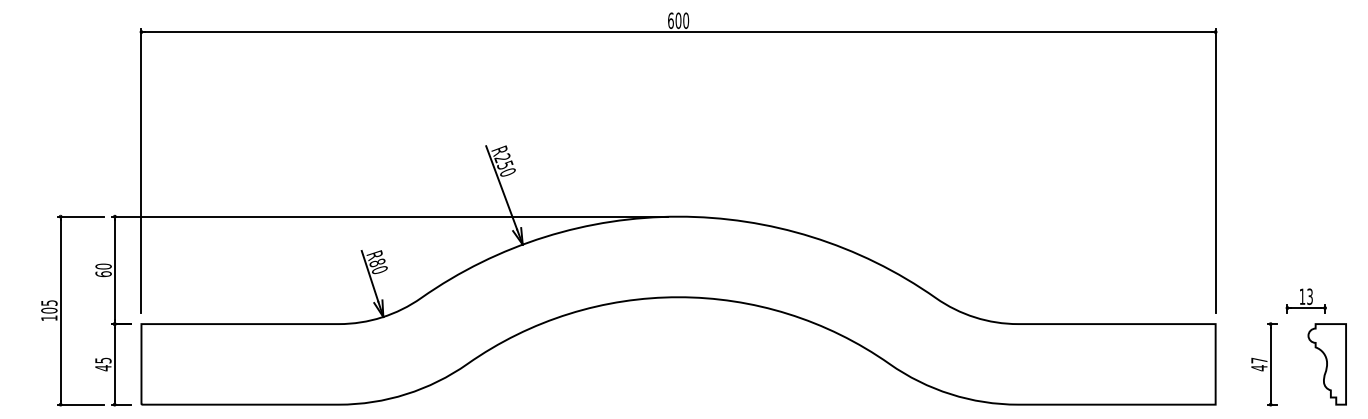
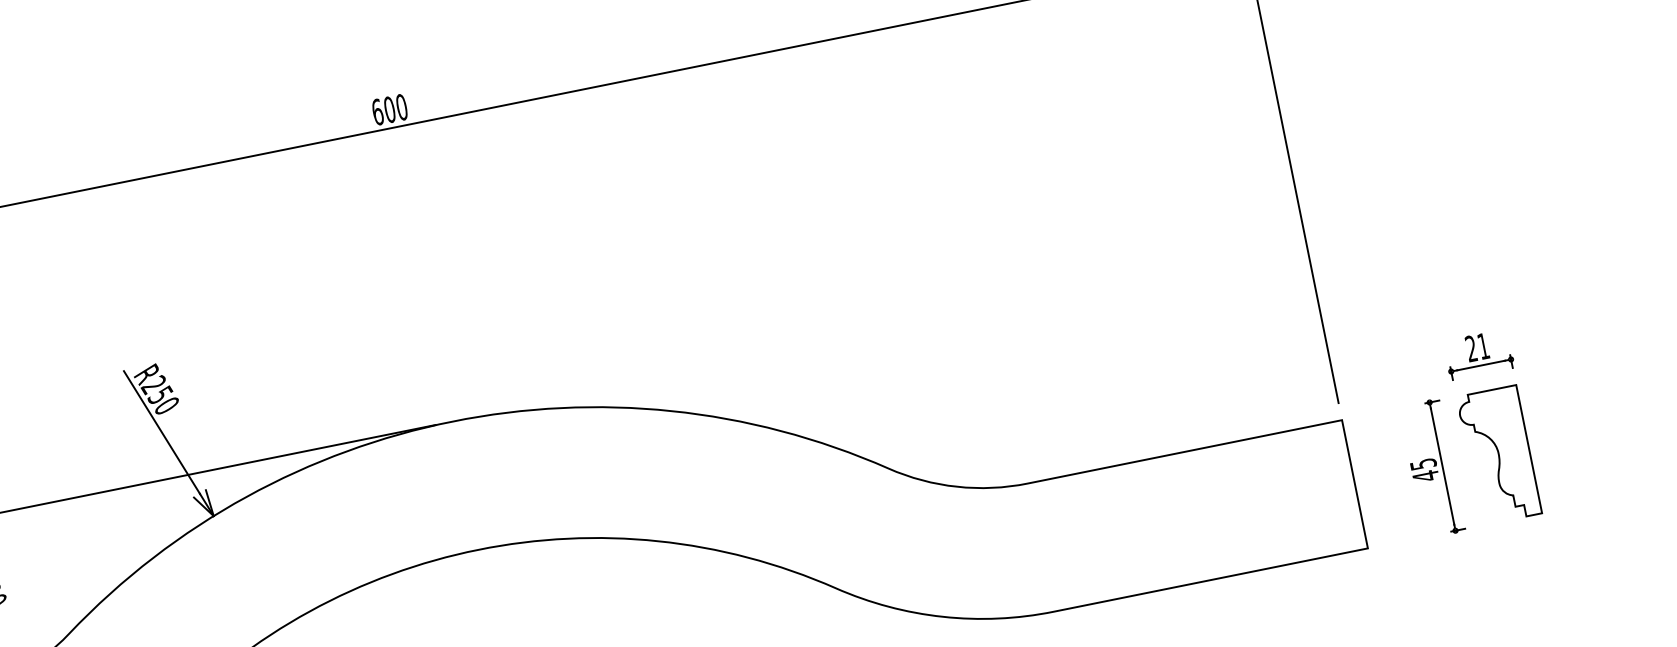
text: (1305, 296) -> (1476, 347), 13 -> 21
text: (1259, 360) -> (1423, 464), 47 -> 45
part: (1326, 364) -> (1498, 455), moved

